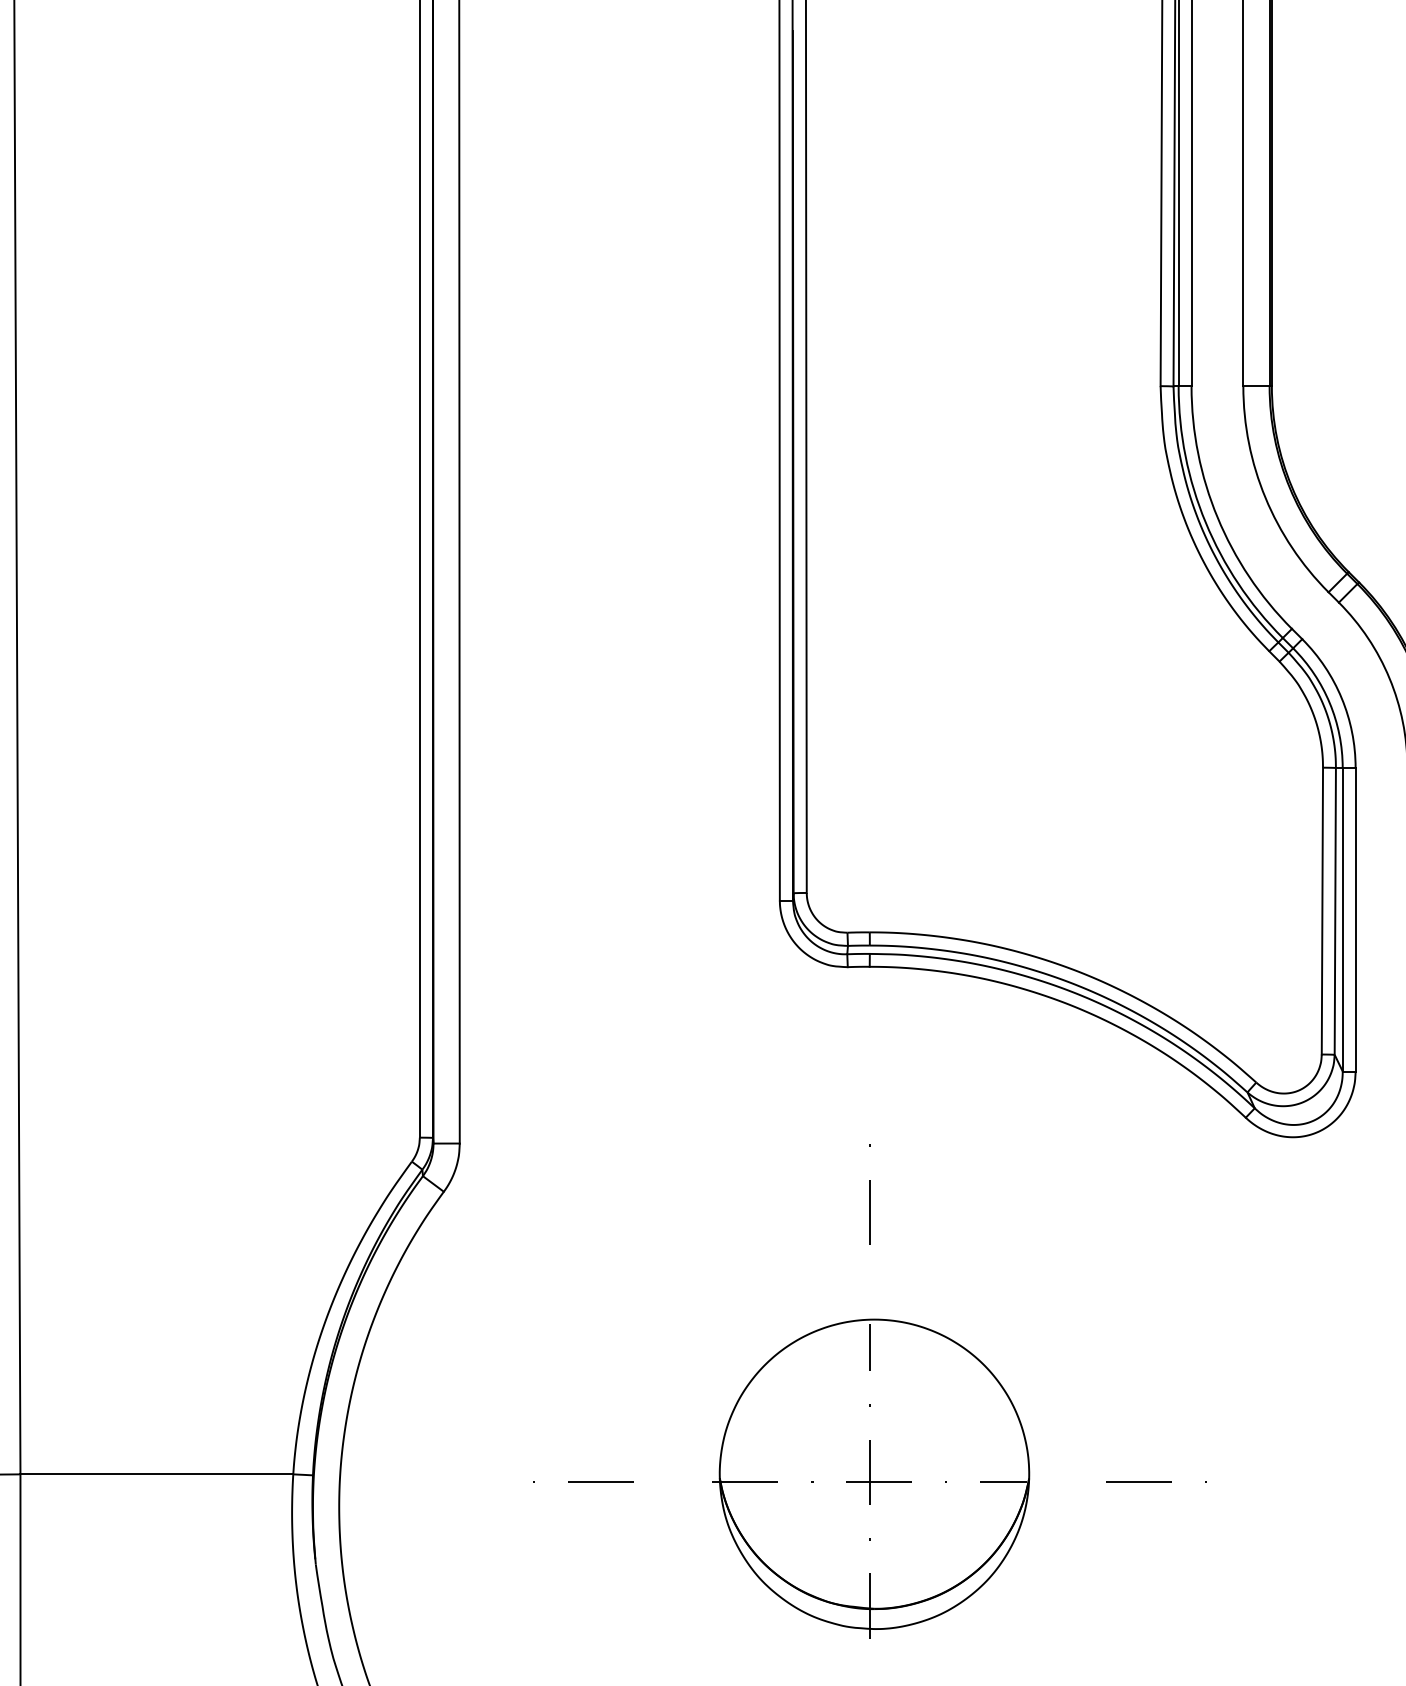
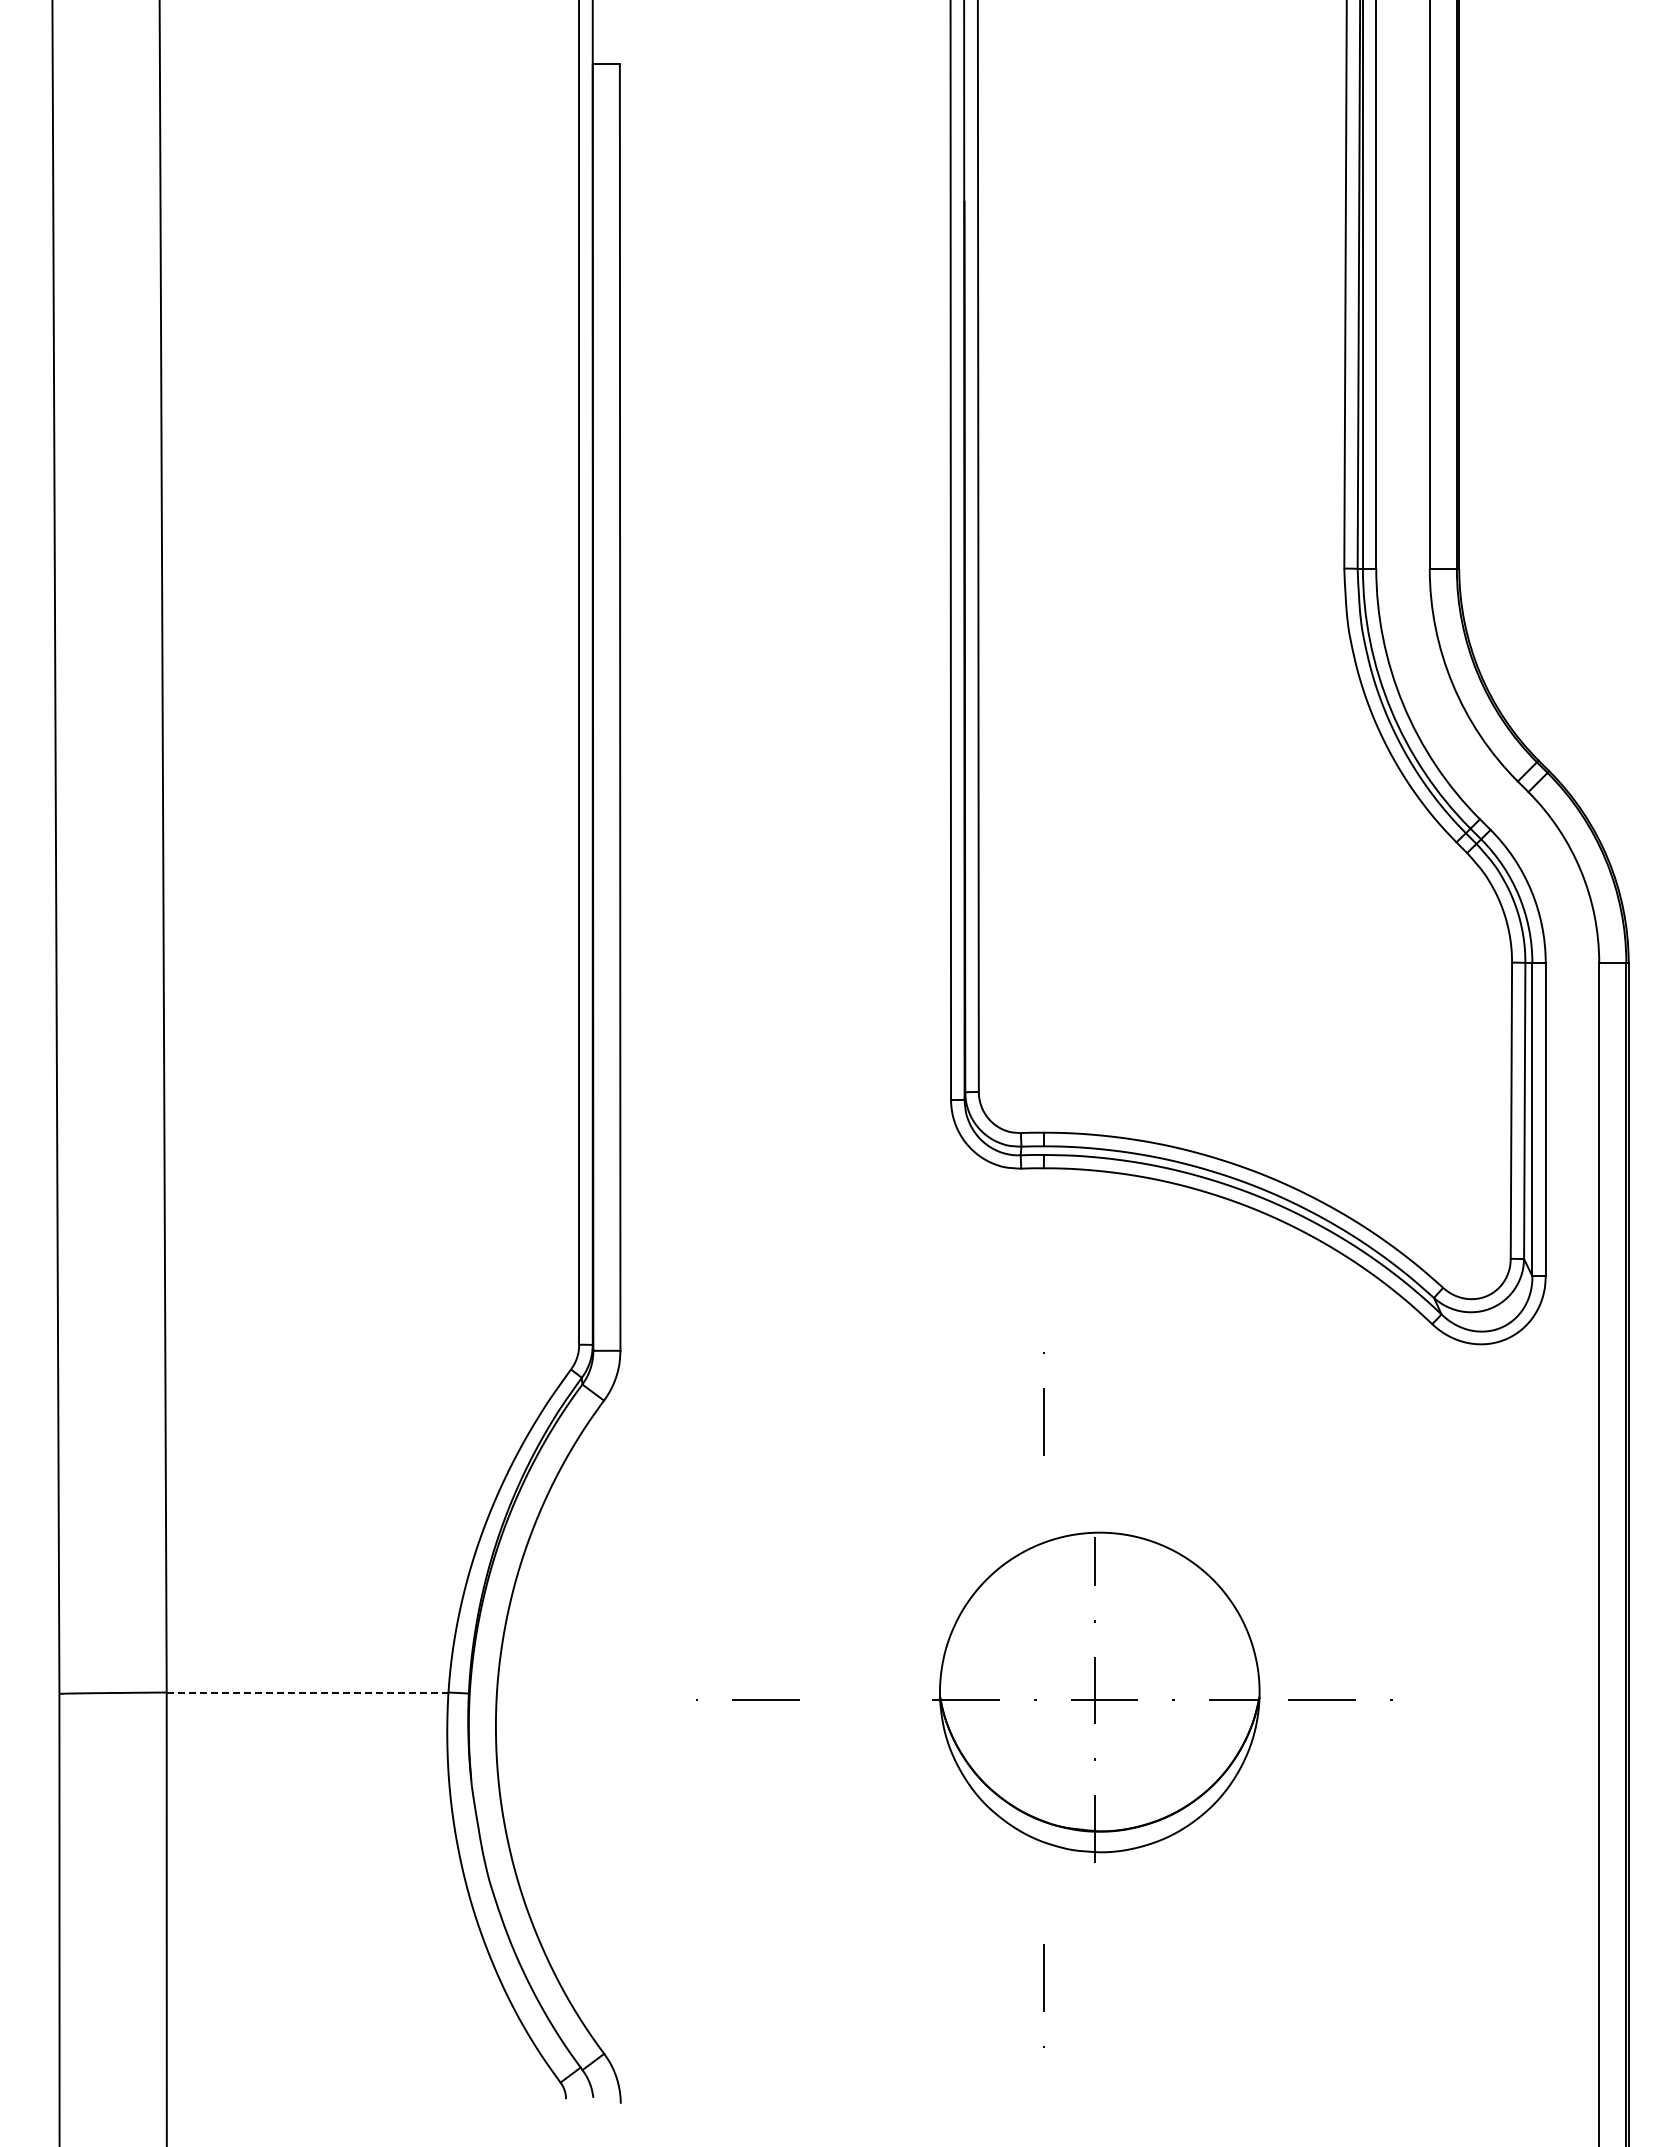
line: (156, 1474) -> (307, 1692), solid -> dashed
part: (871, 1478) -> (1096, 1696), moved

